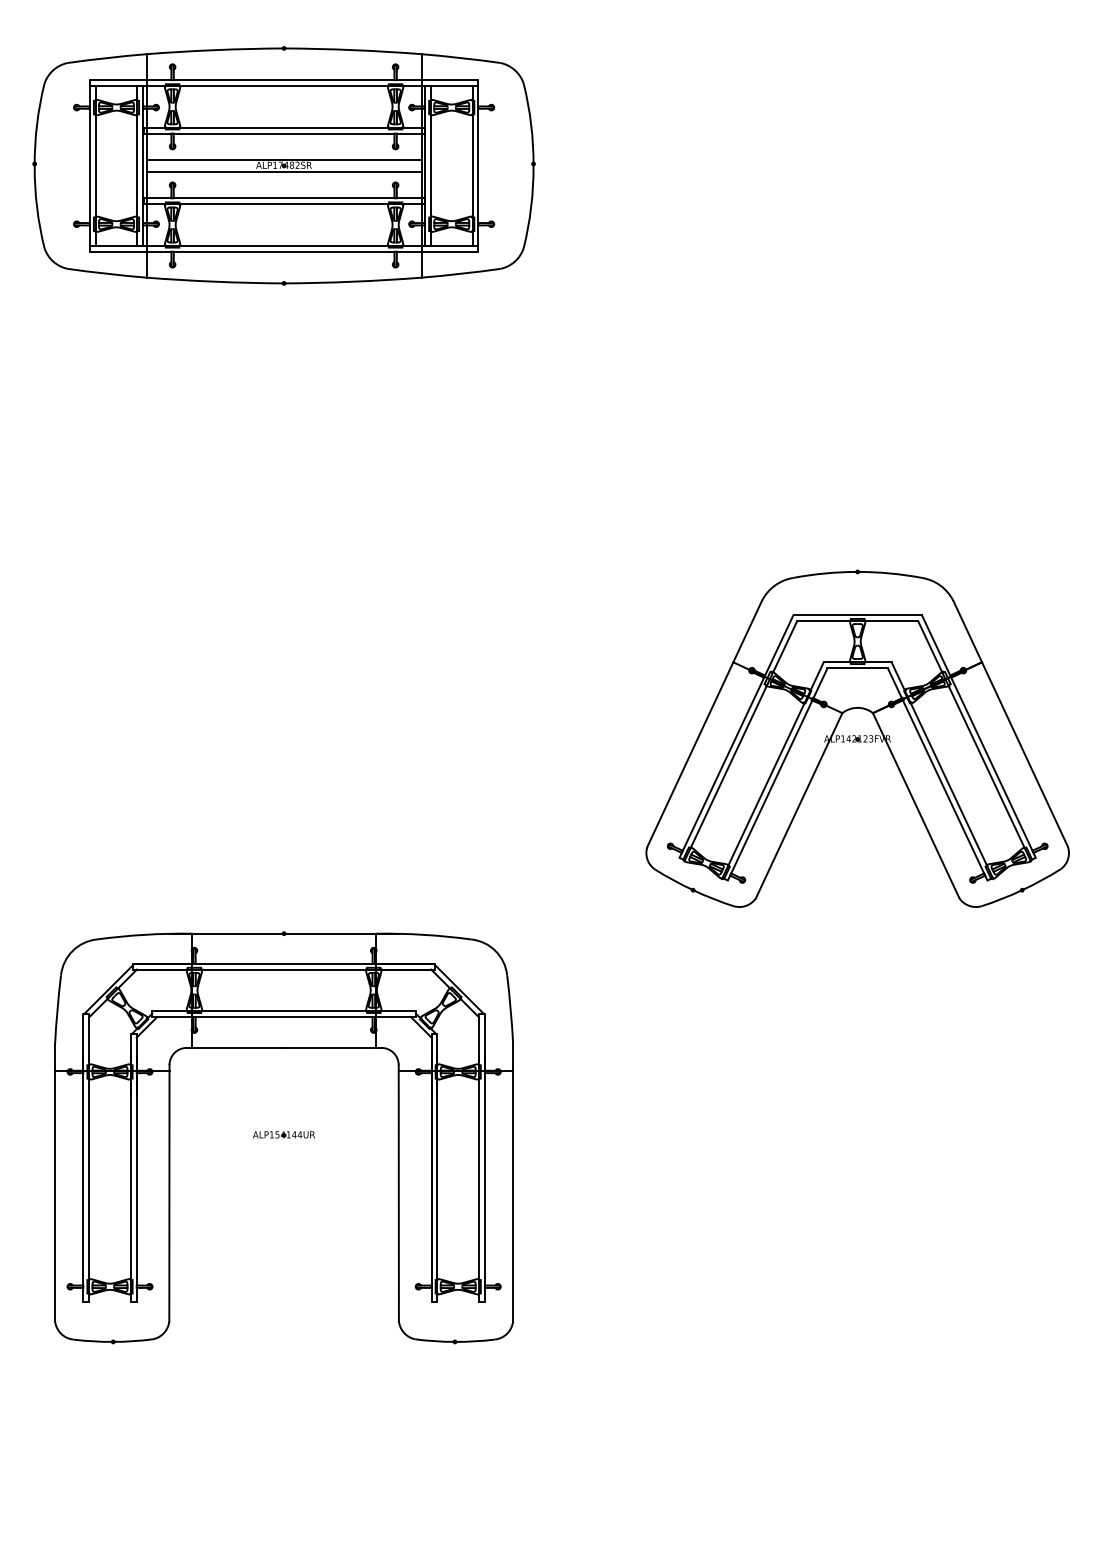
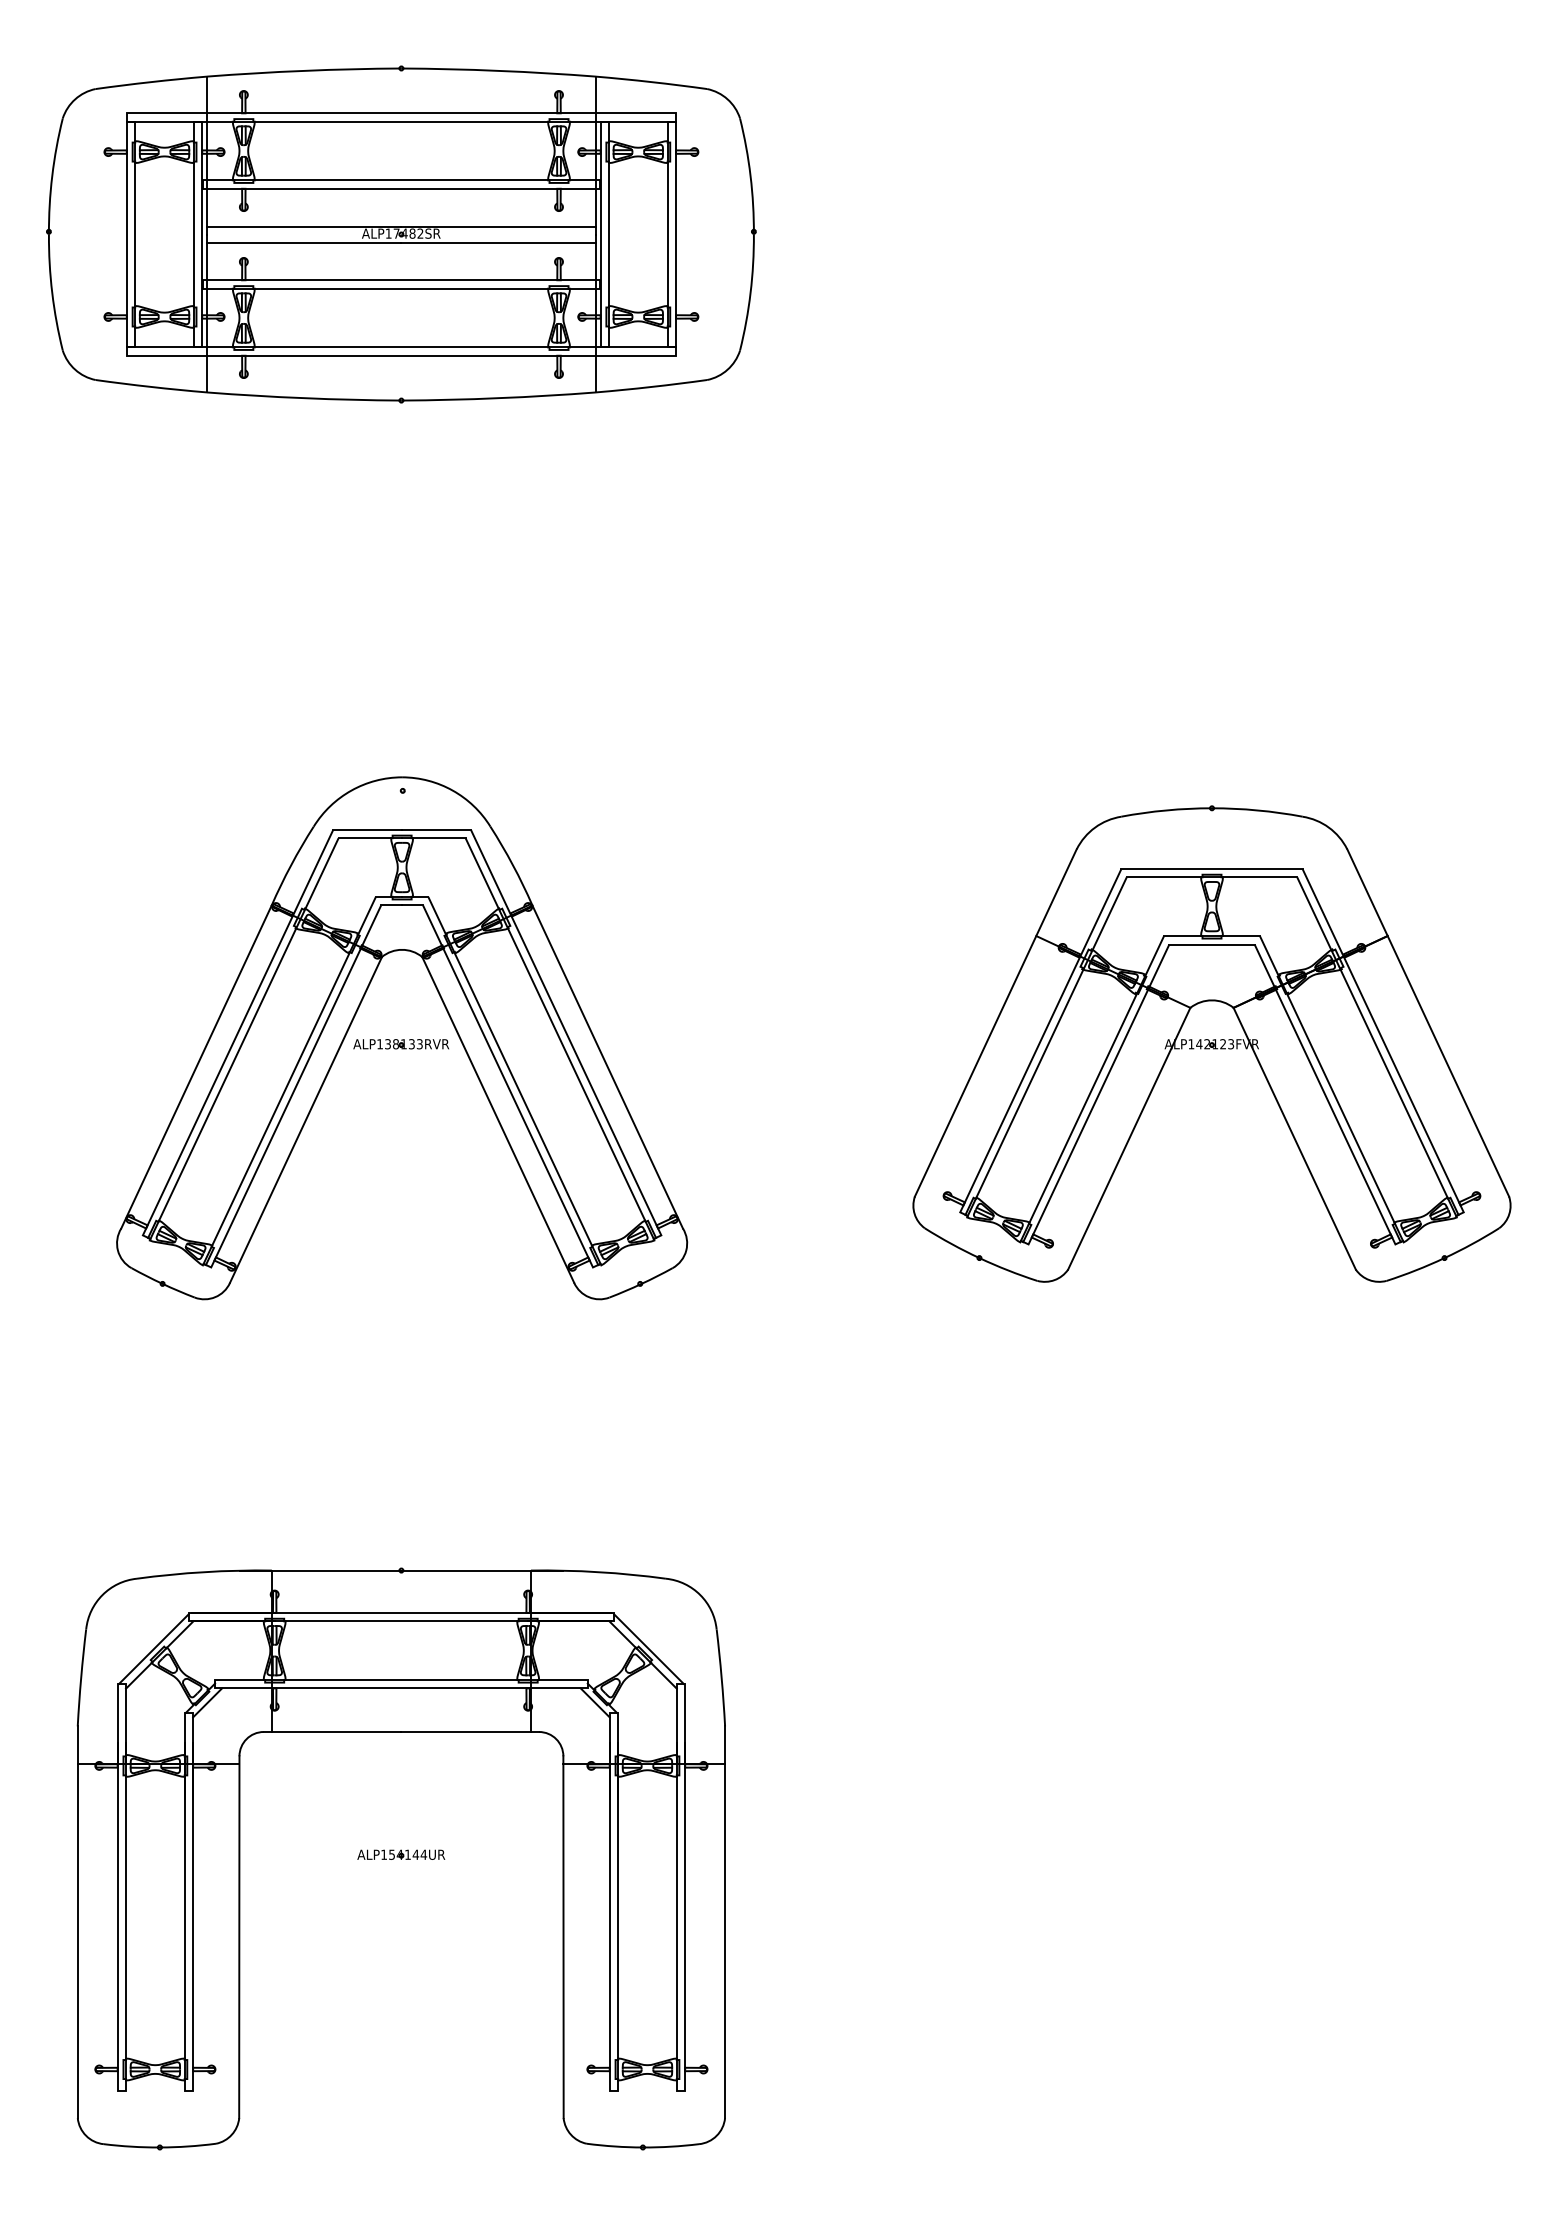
part: (284, 734) -> (402, 1038), added
part: (283, 1137) -> (400, 1858), moved

